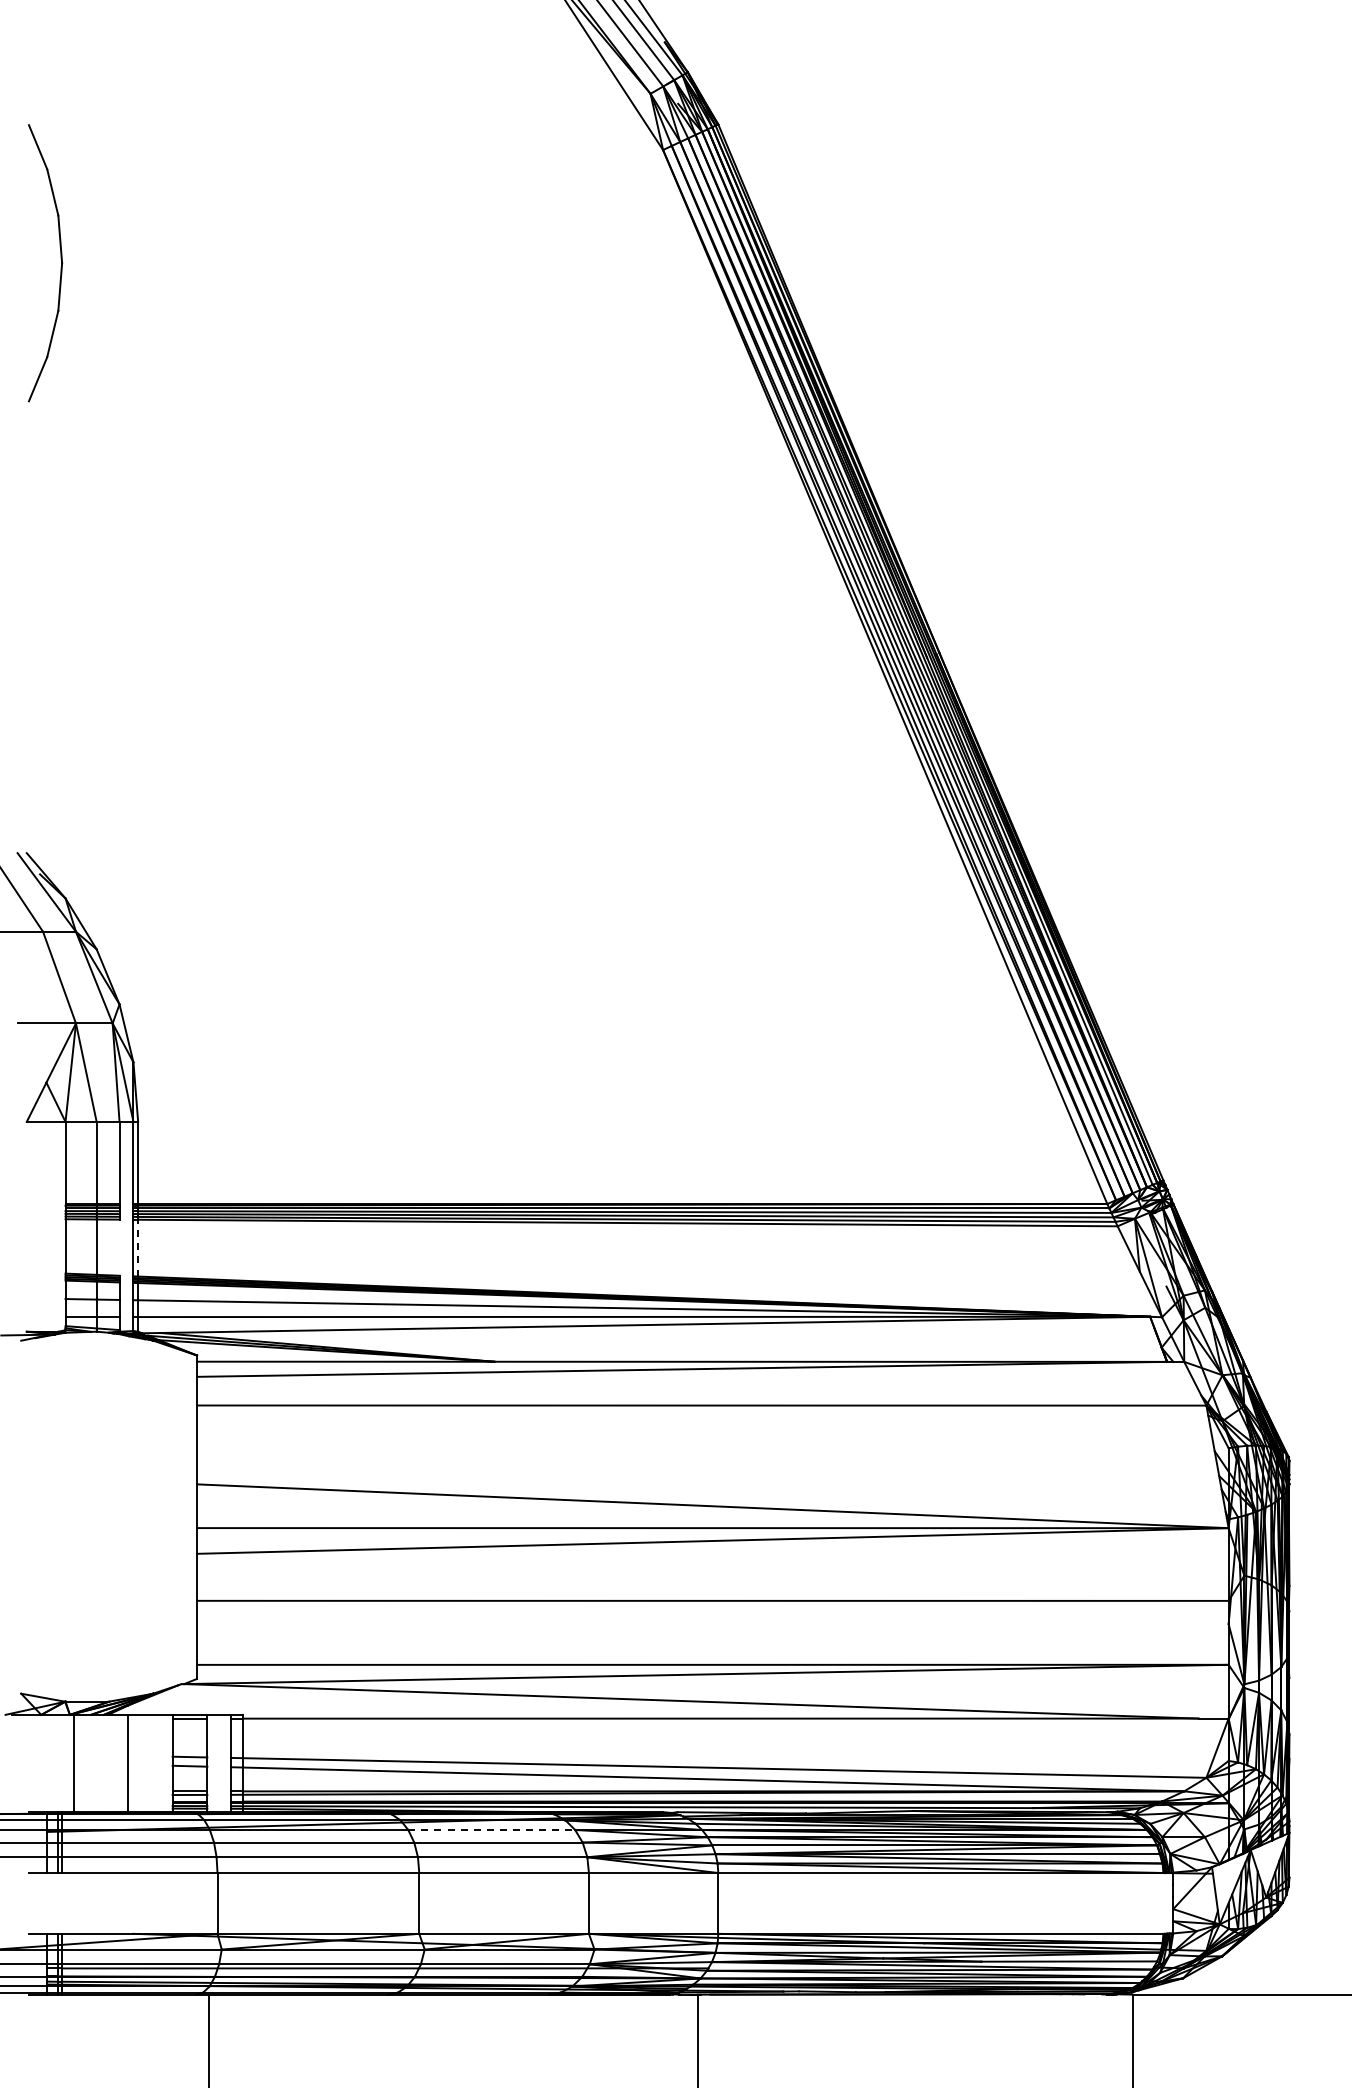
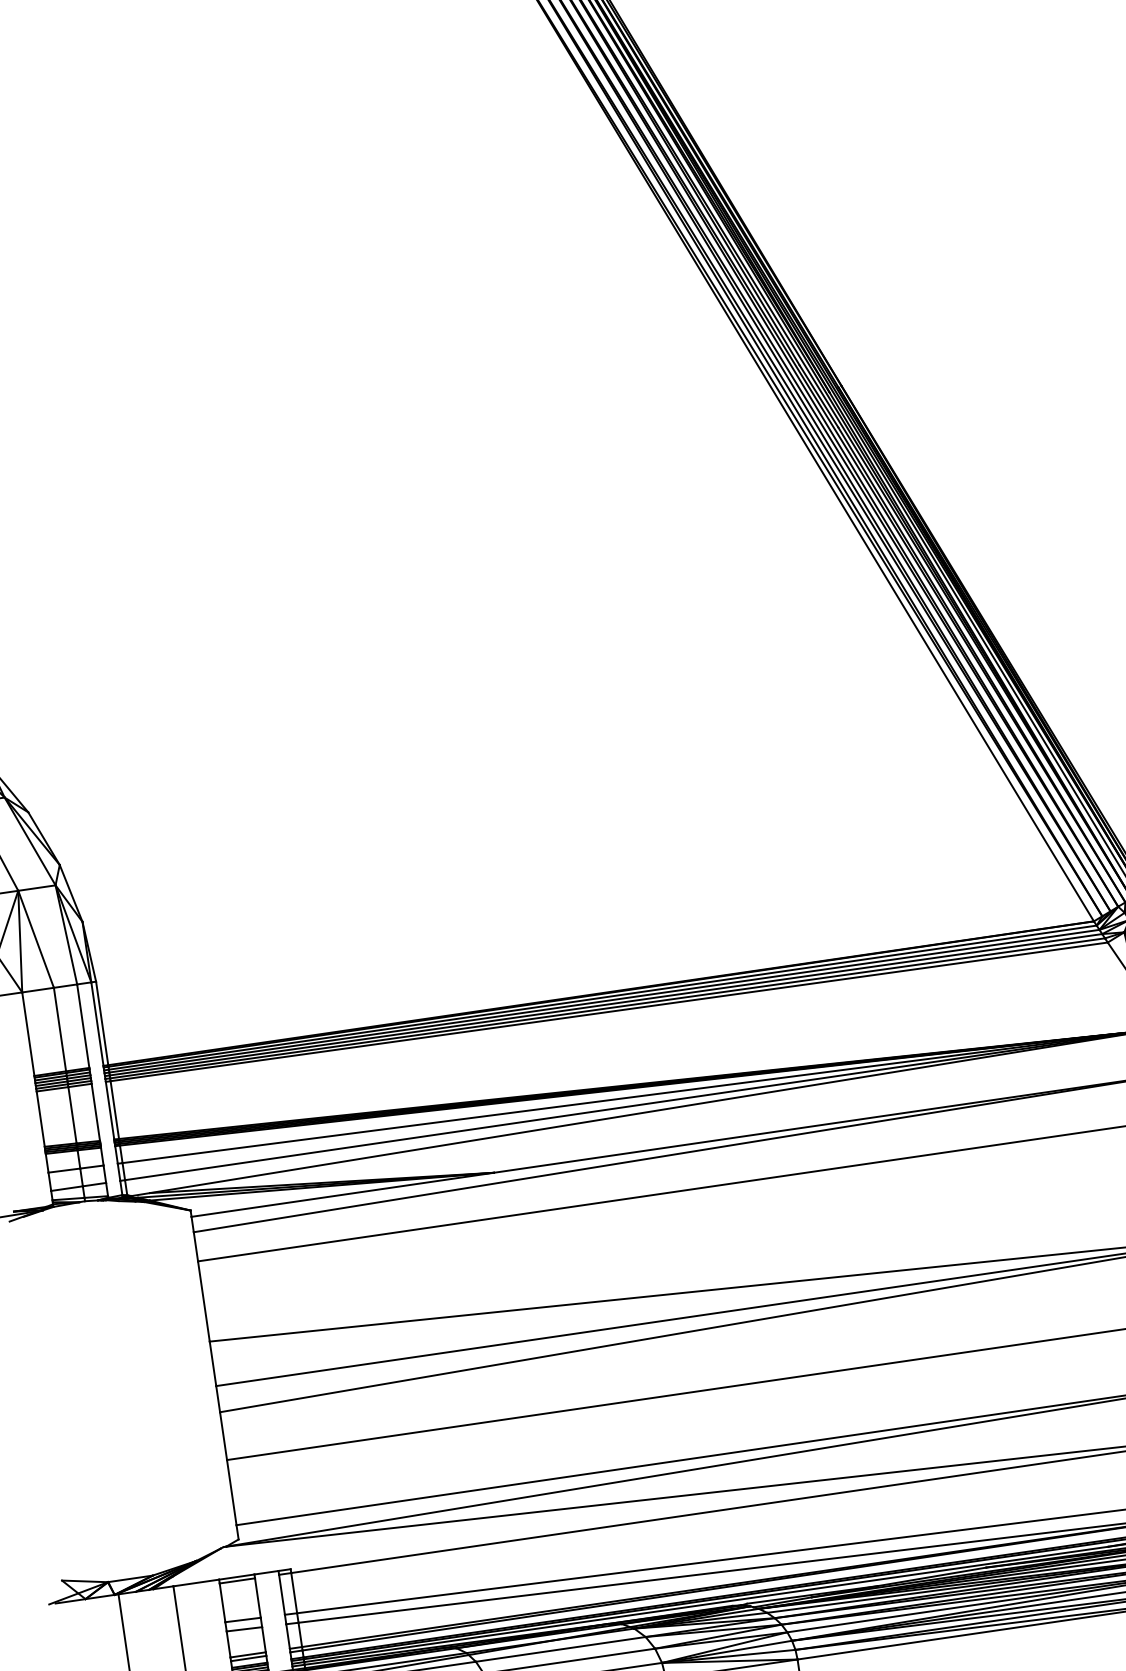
line: (119, 1247) -> (95, 1112), added
line: (138, 1247) -> (115, 1109), dashed -> solid
line: (492, 1830) -> (561, 1649), dashed -> solid

